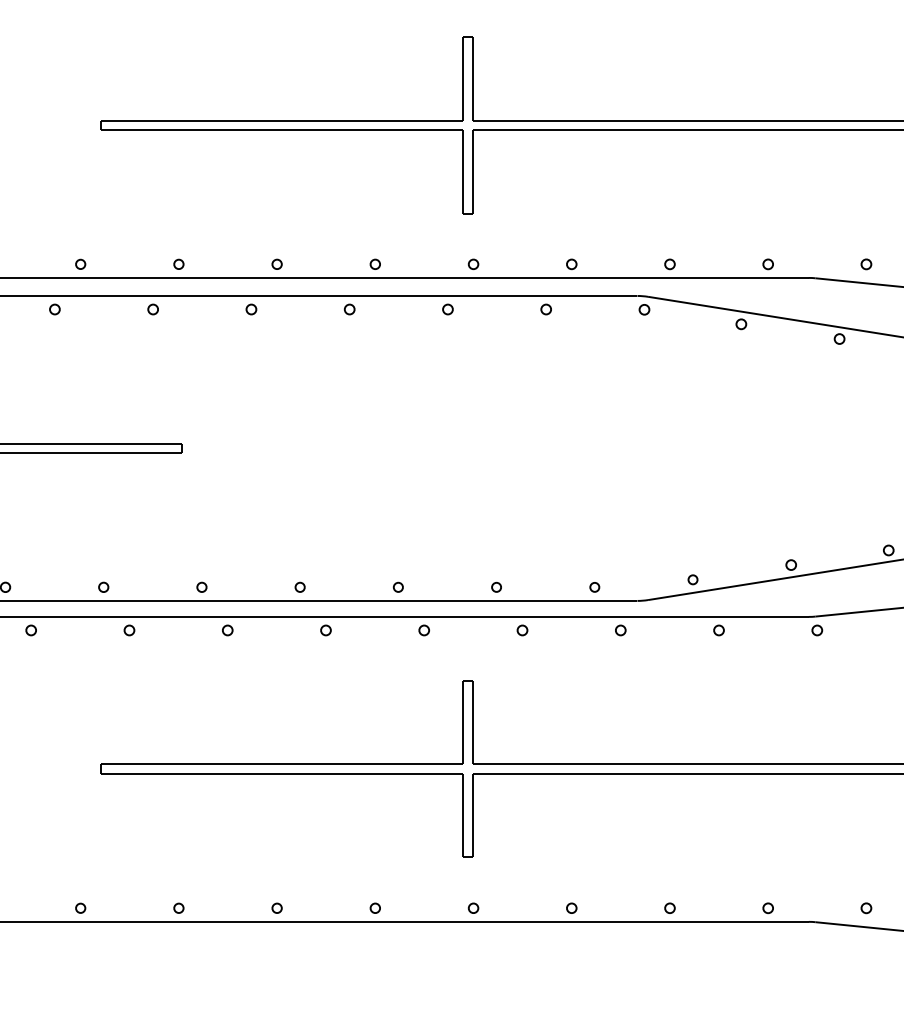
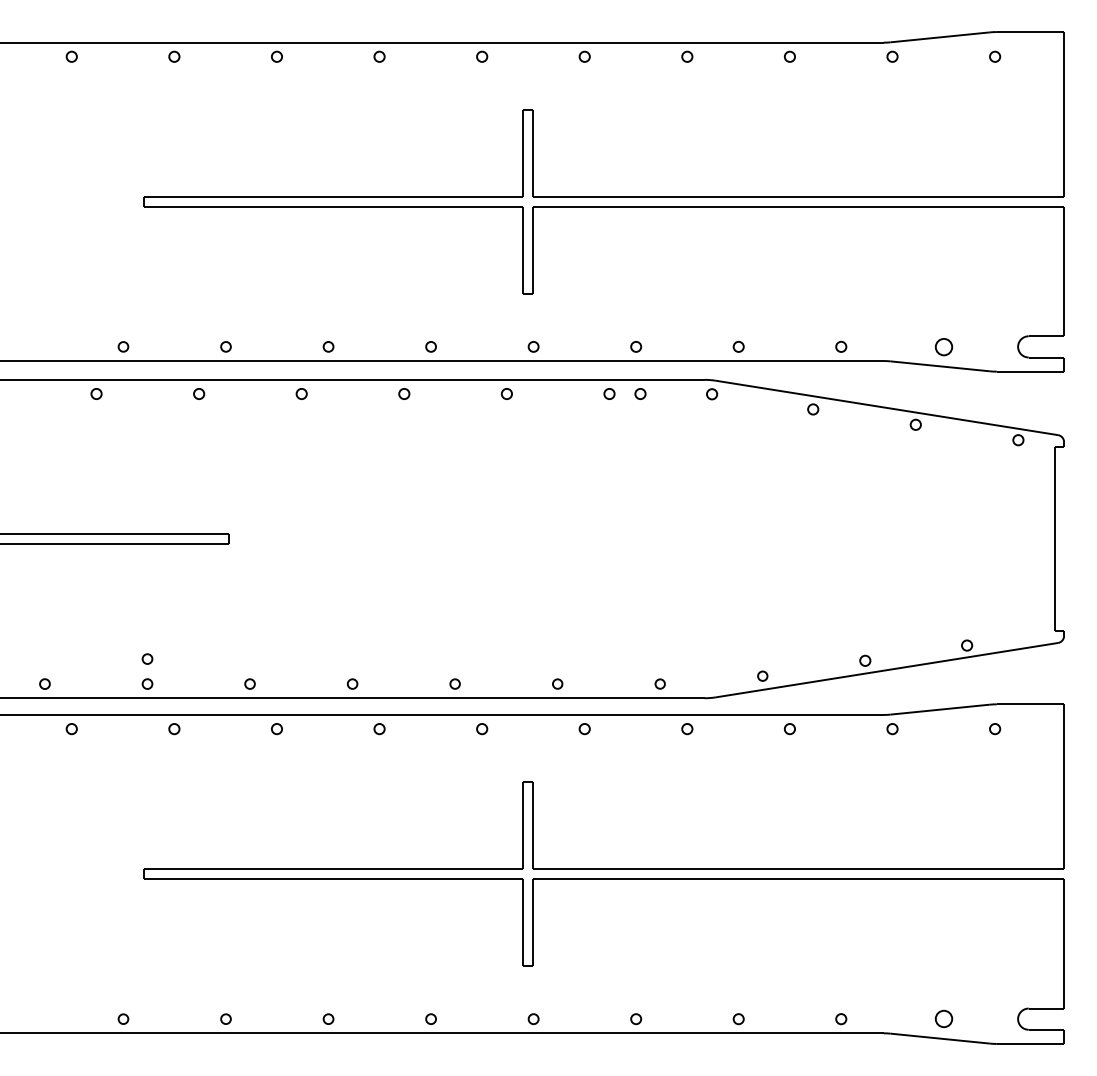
part: (866, 264) -> (943, 346), size x1.6
part: (575, 309) -> (640, 393), added
part: (103, 562) -> (147, 658), added
part: (866, 908) -> (943, 1019), size x1.6

